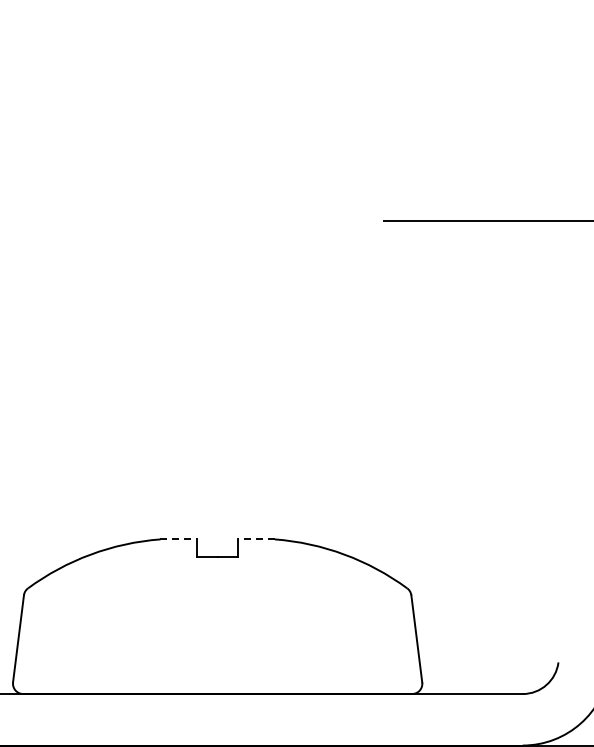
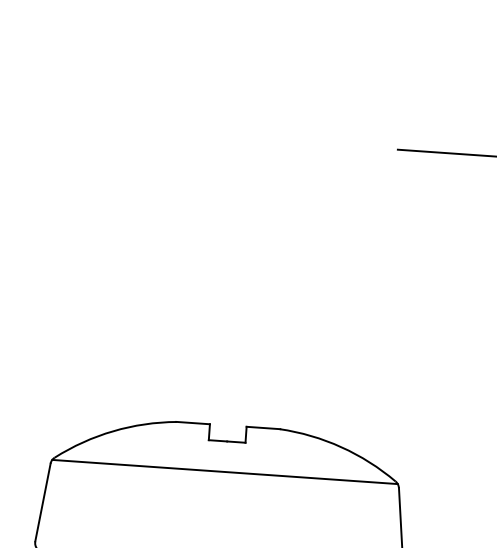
line: (178, 539) -> (193, 423), dashed -> solid
line: (256, 539) -> (263, 428), dashed -> solid
line: (217, 591) -> (224, 472), added

